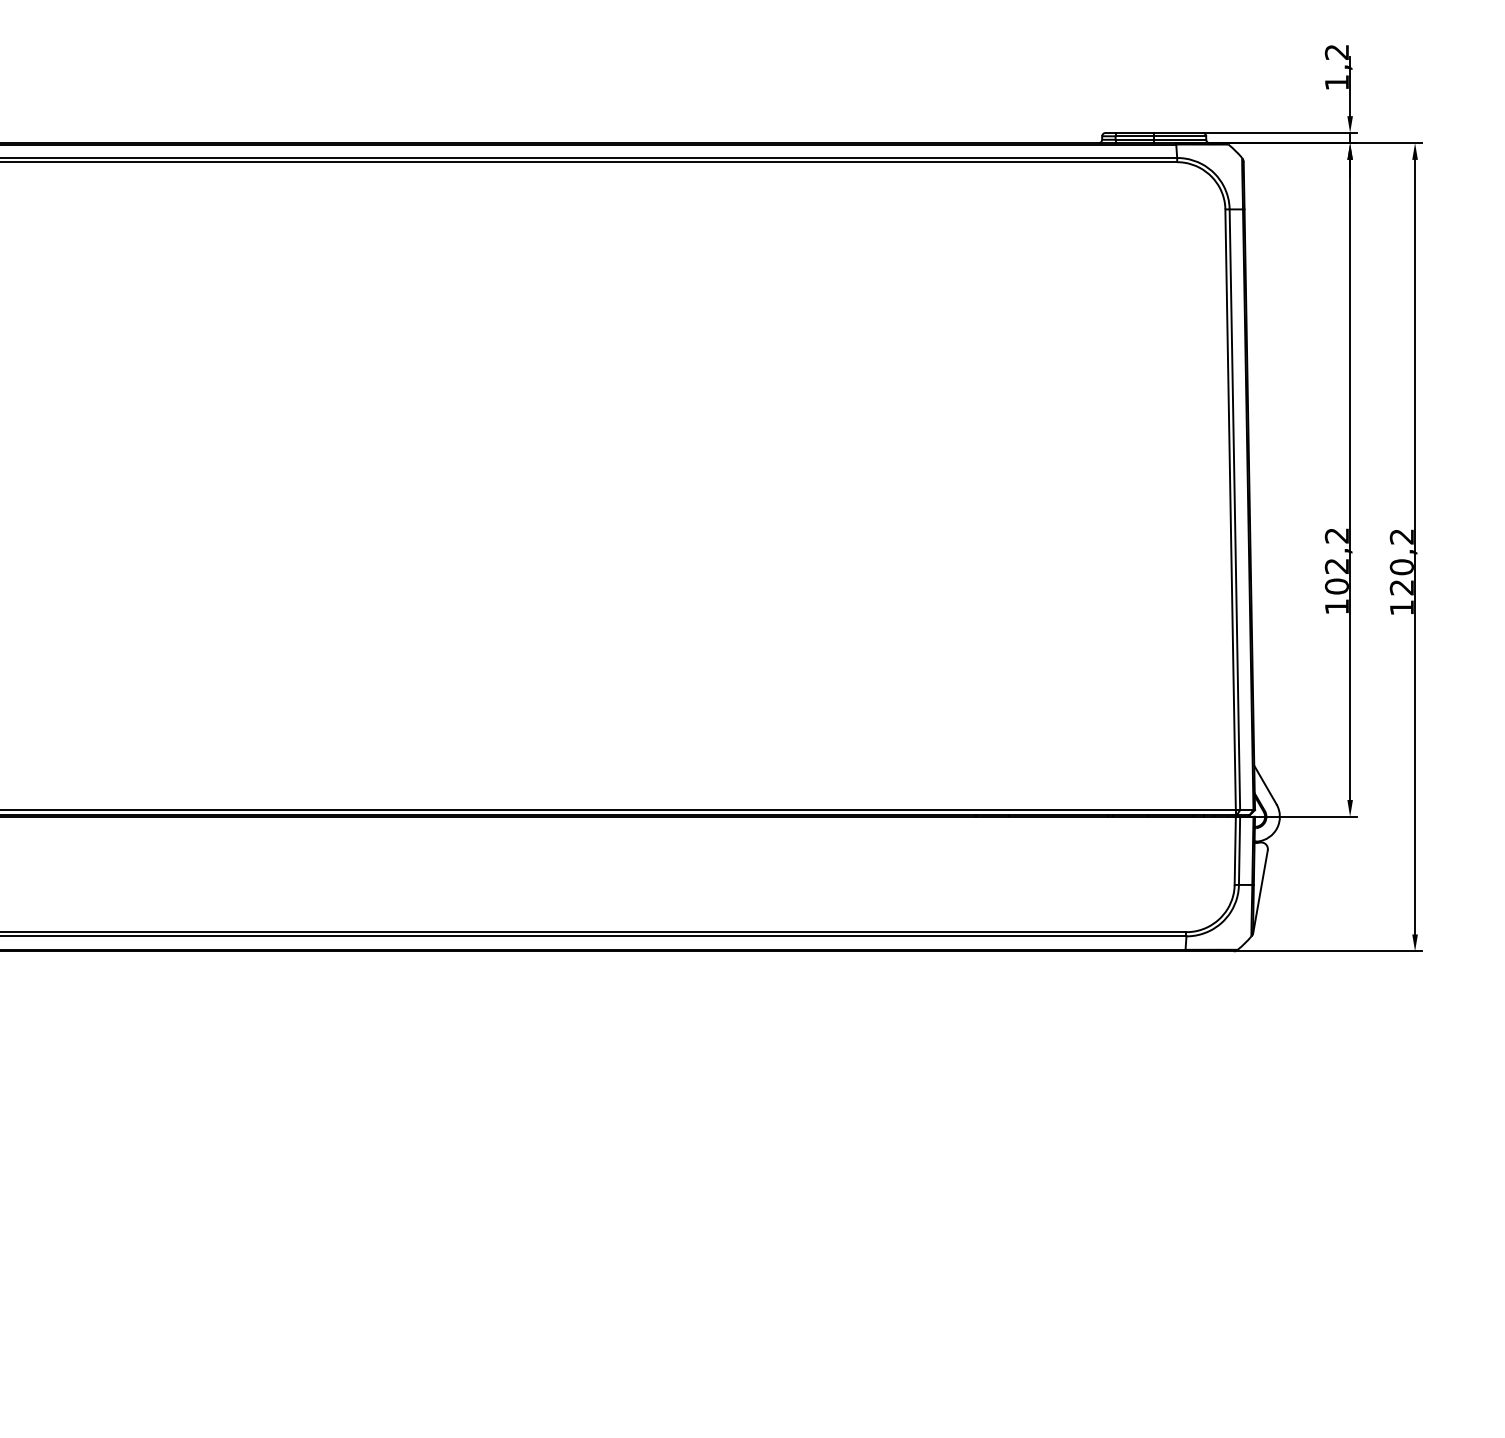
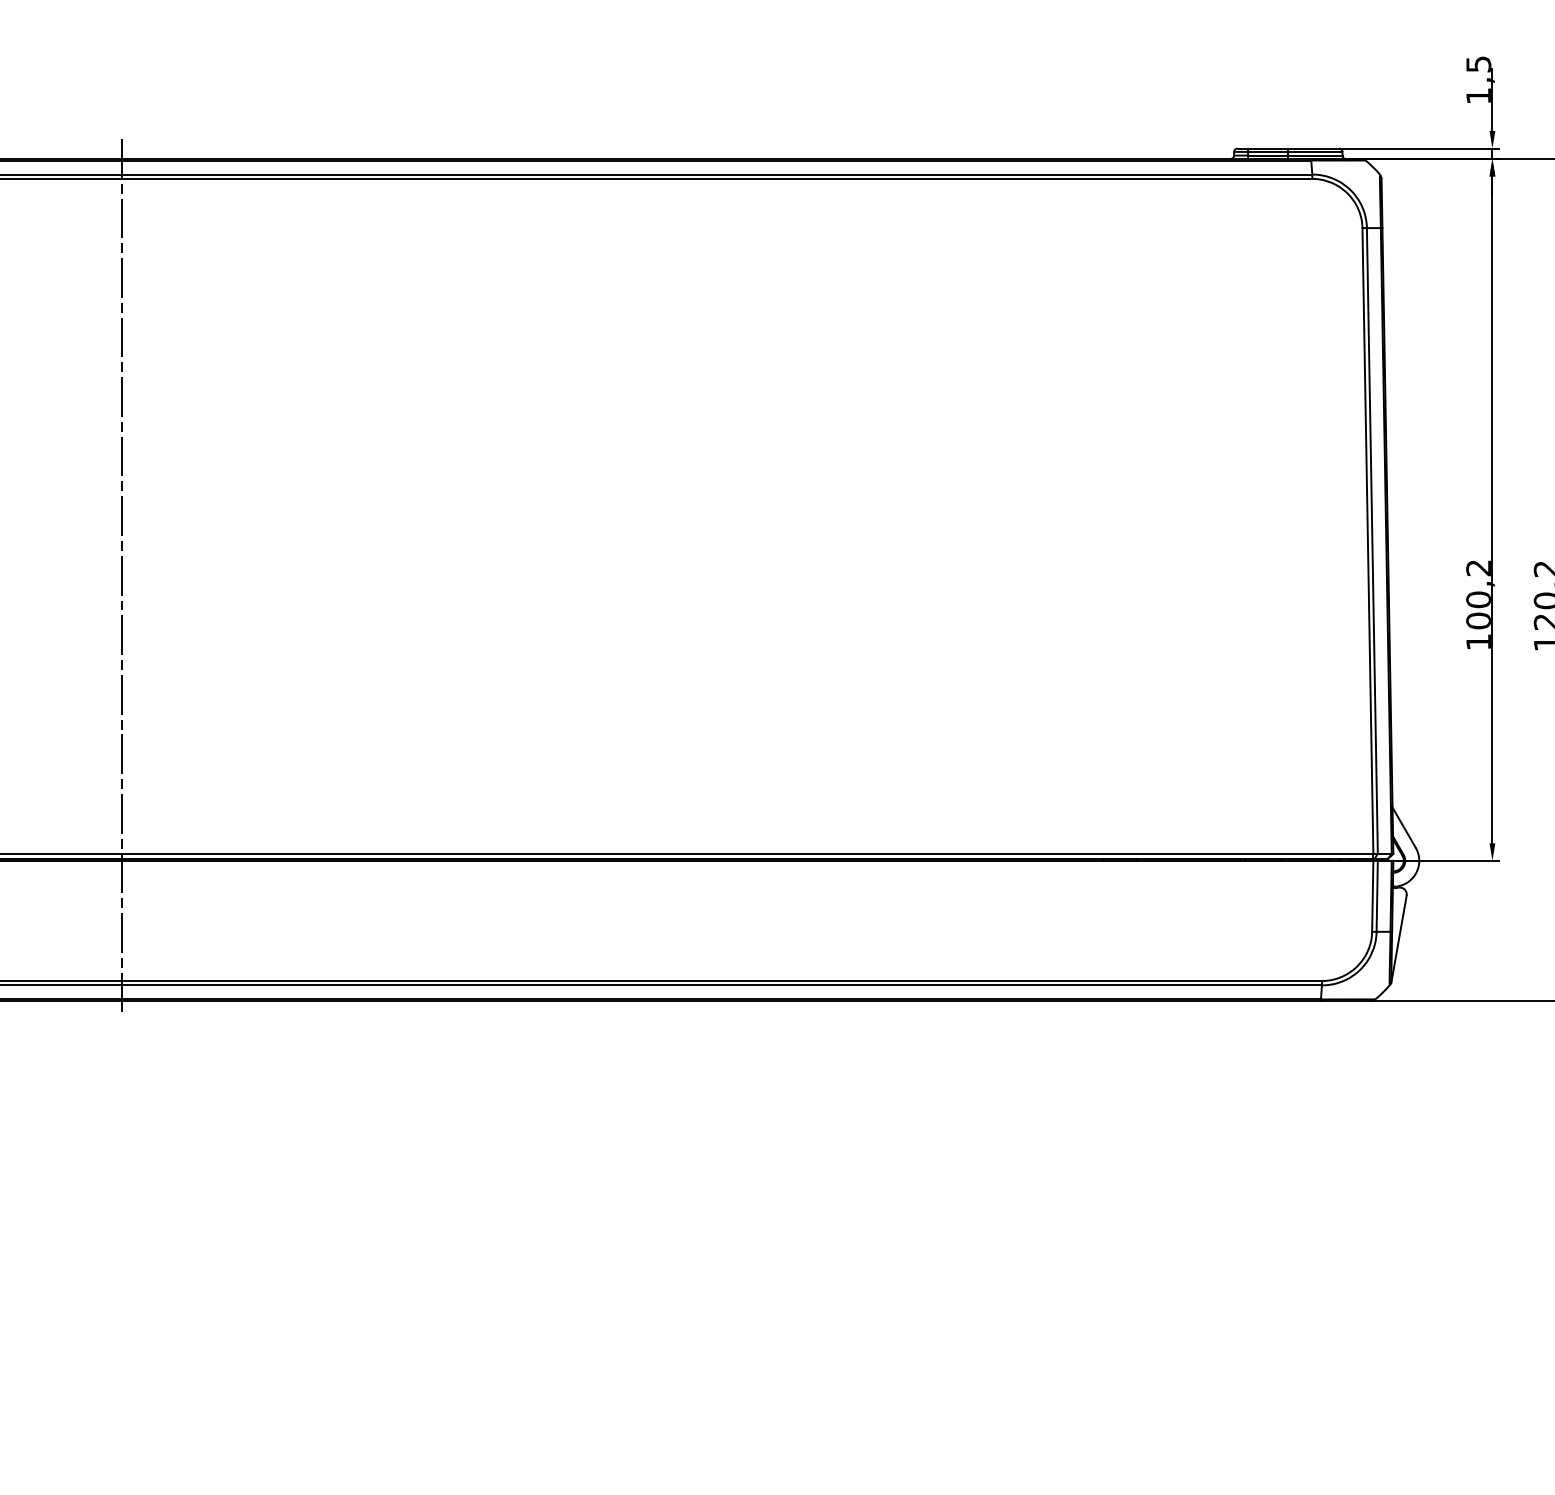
text: (1336, 51) -> (1478, 63), 1,2 -> 1,5
line: (34, 541) -> (121, 574), added
text: (1336, 566) -> (1478, 600), 102,2 -> 100,2

